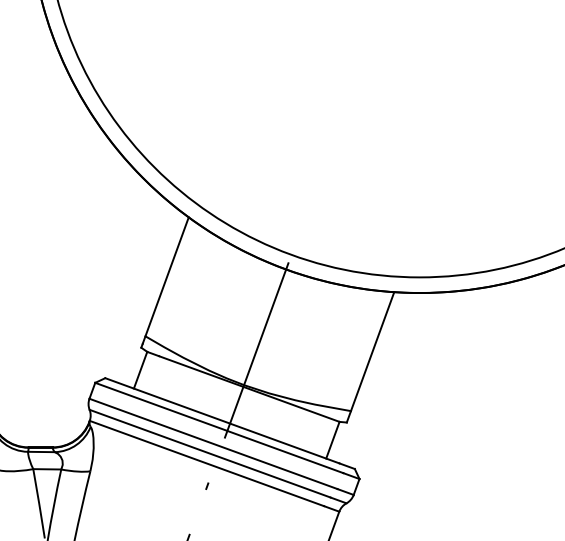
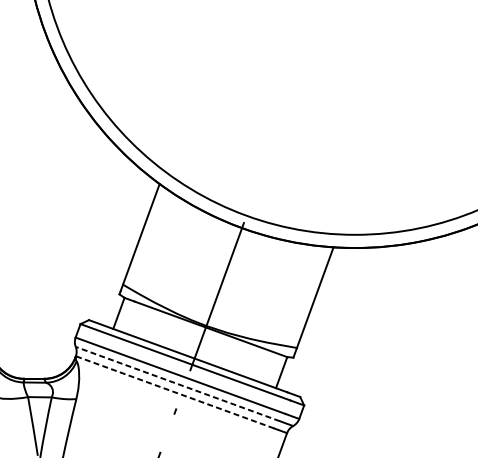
line: (209, 453) -> (177, 383), solid -> dashed
line: (206, 463) -> (174, 392), solid -> dashed

